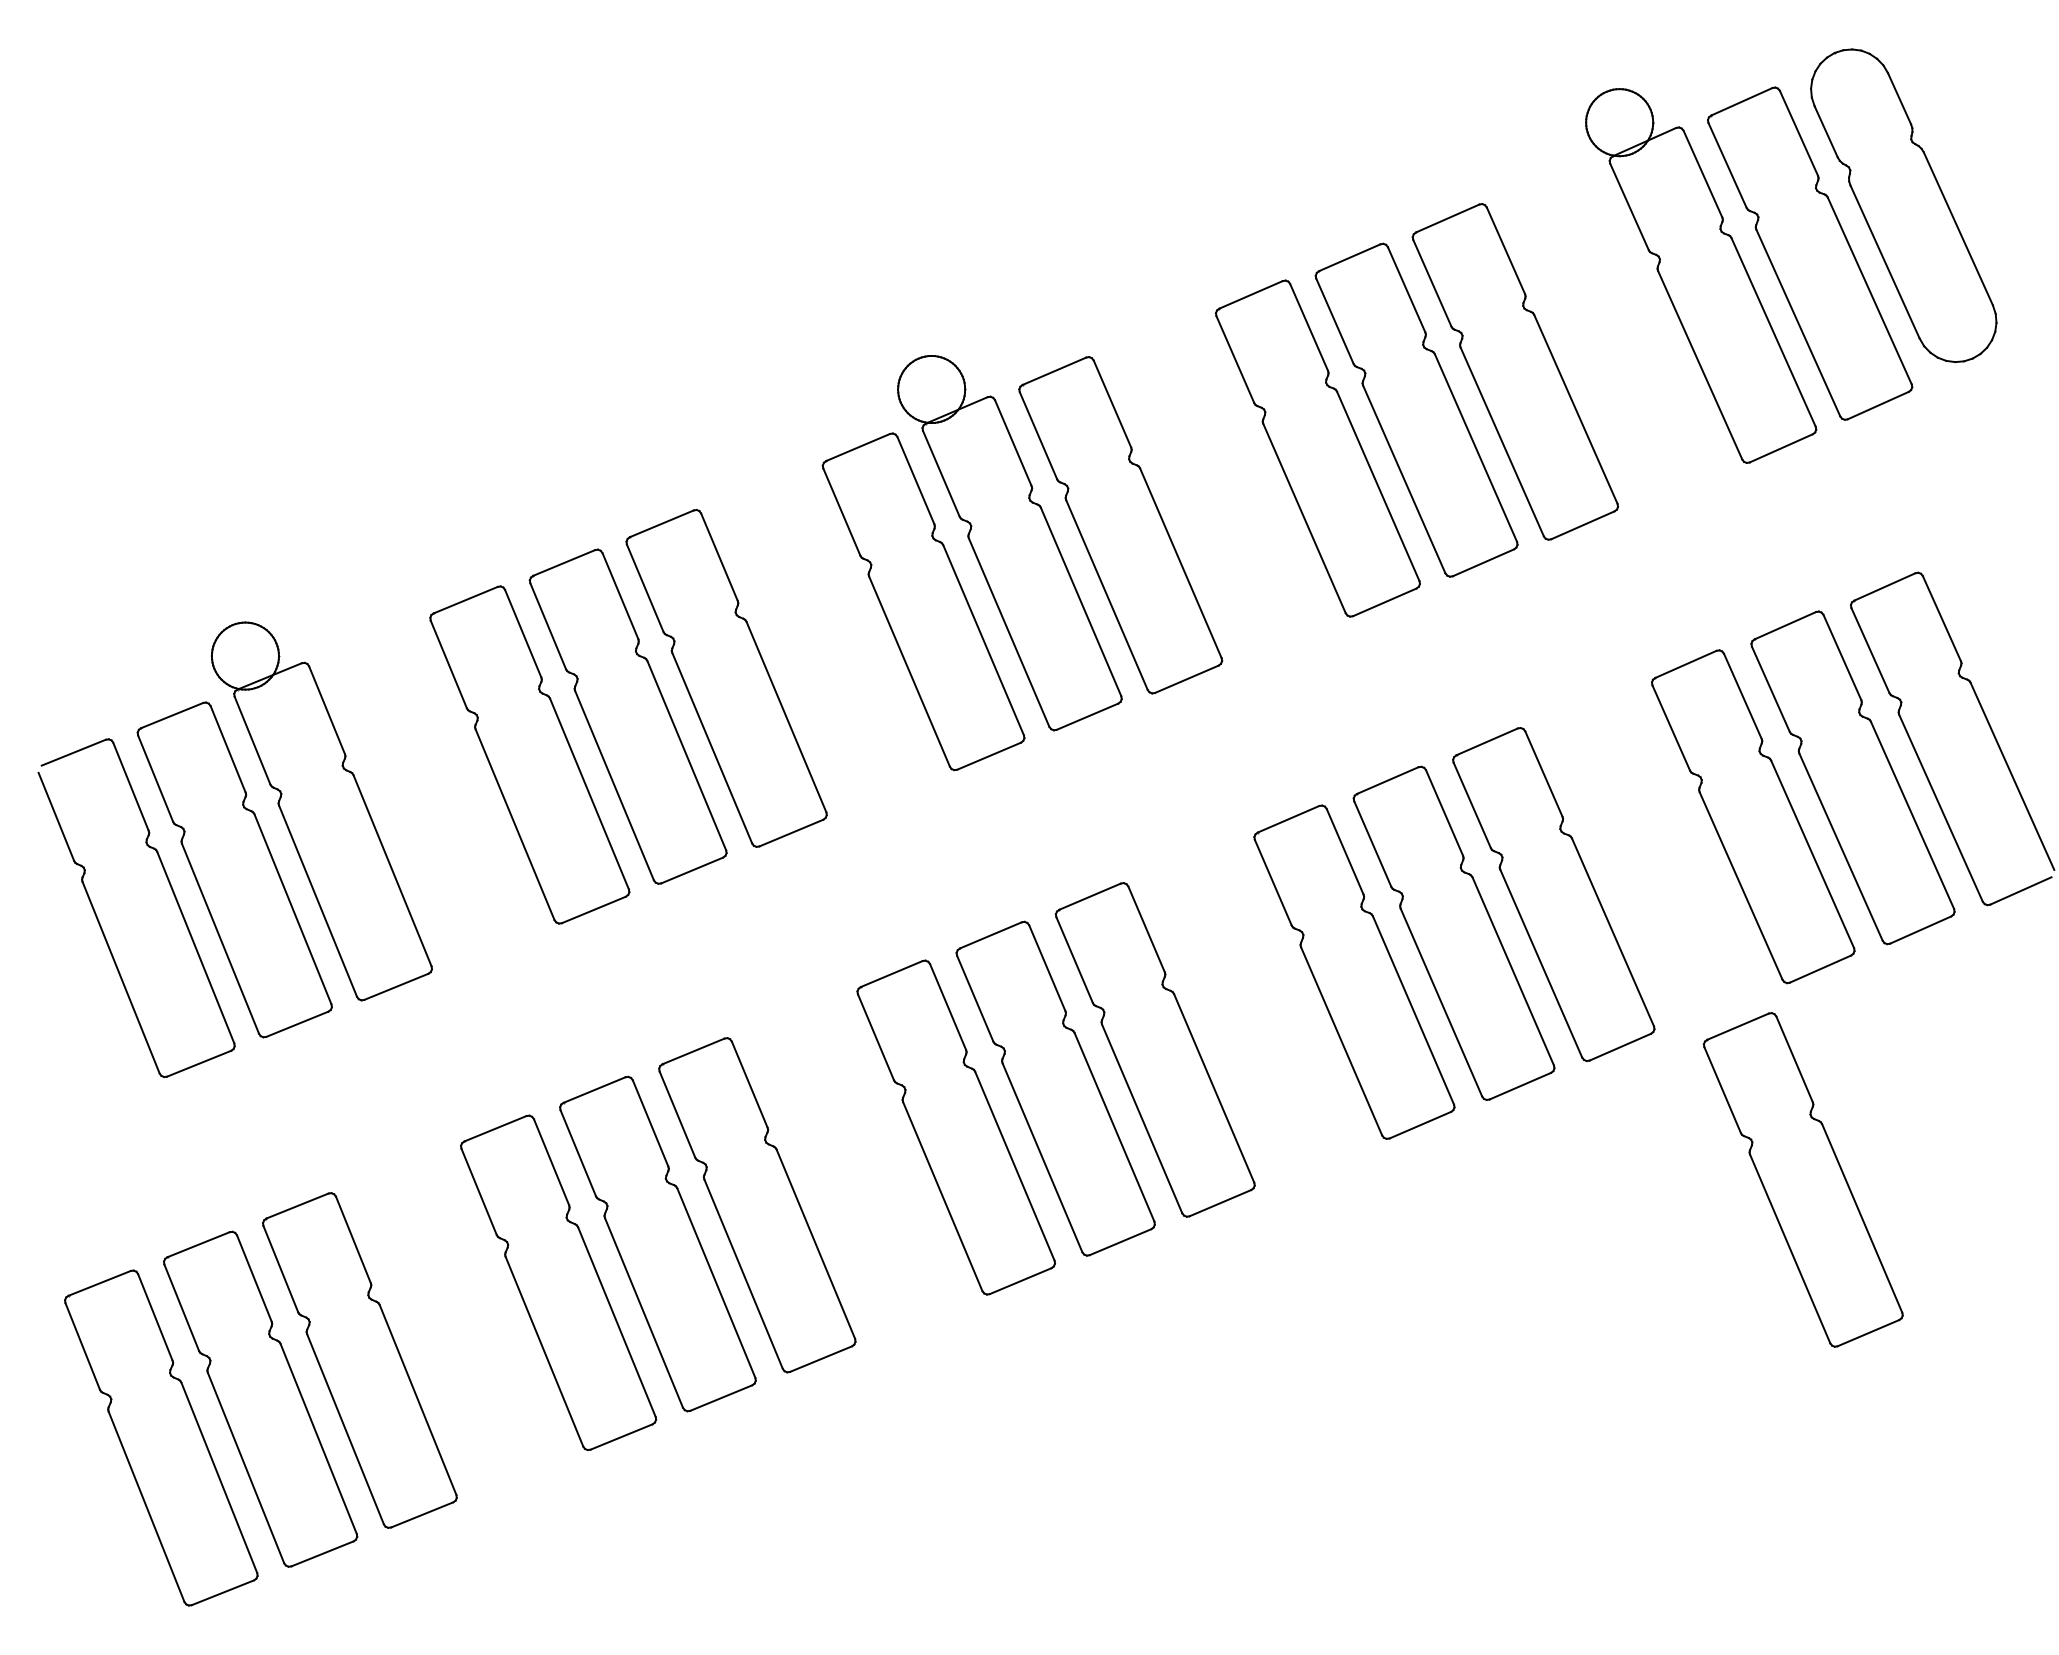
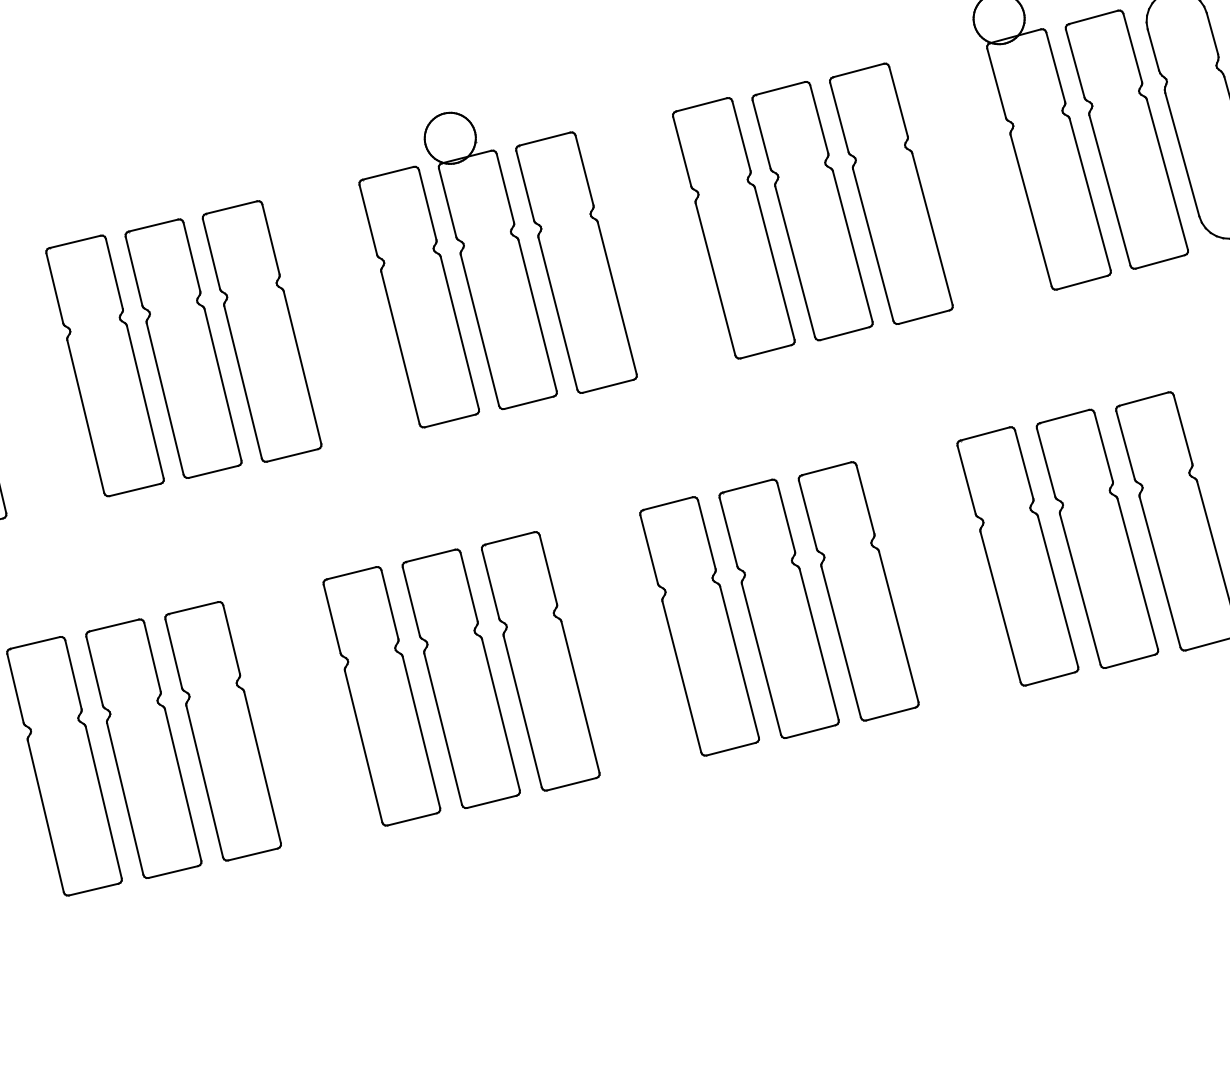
part: (1802, 1179) -> (1012, 835), removed

